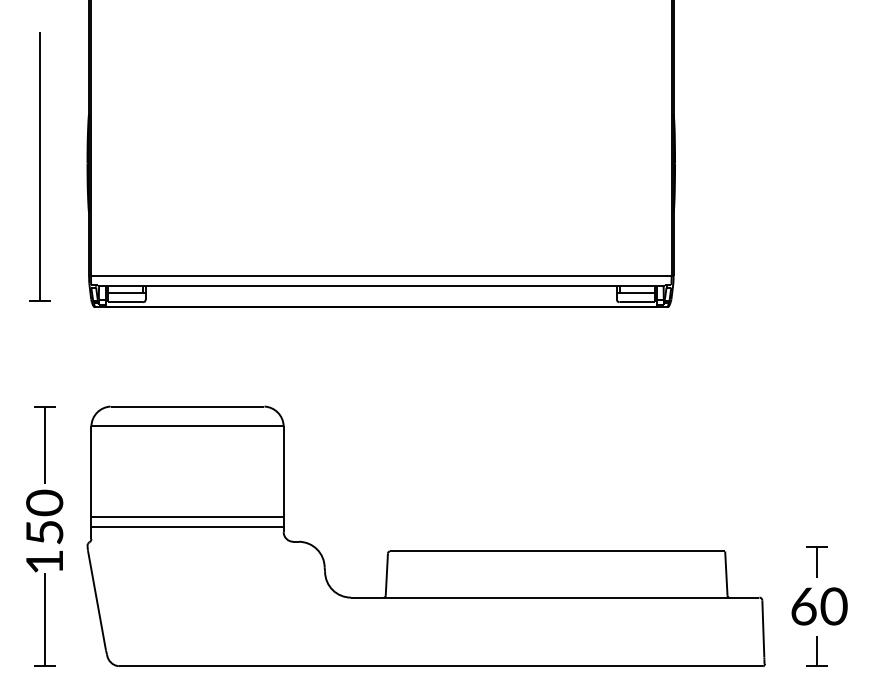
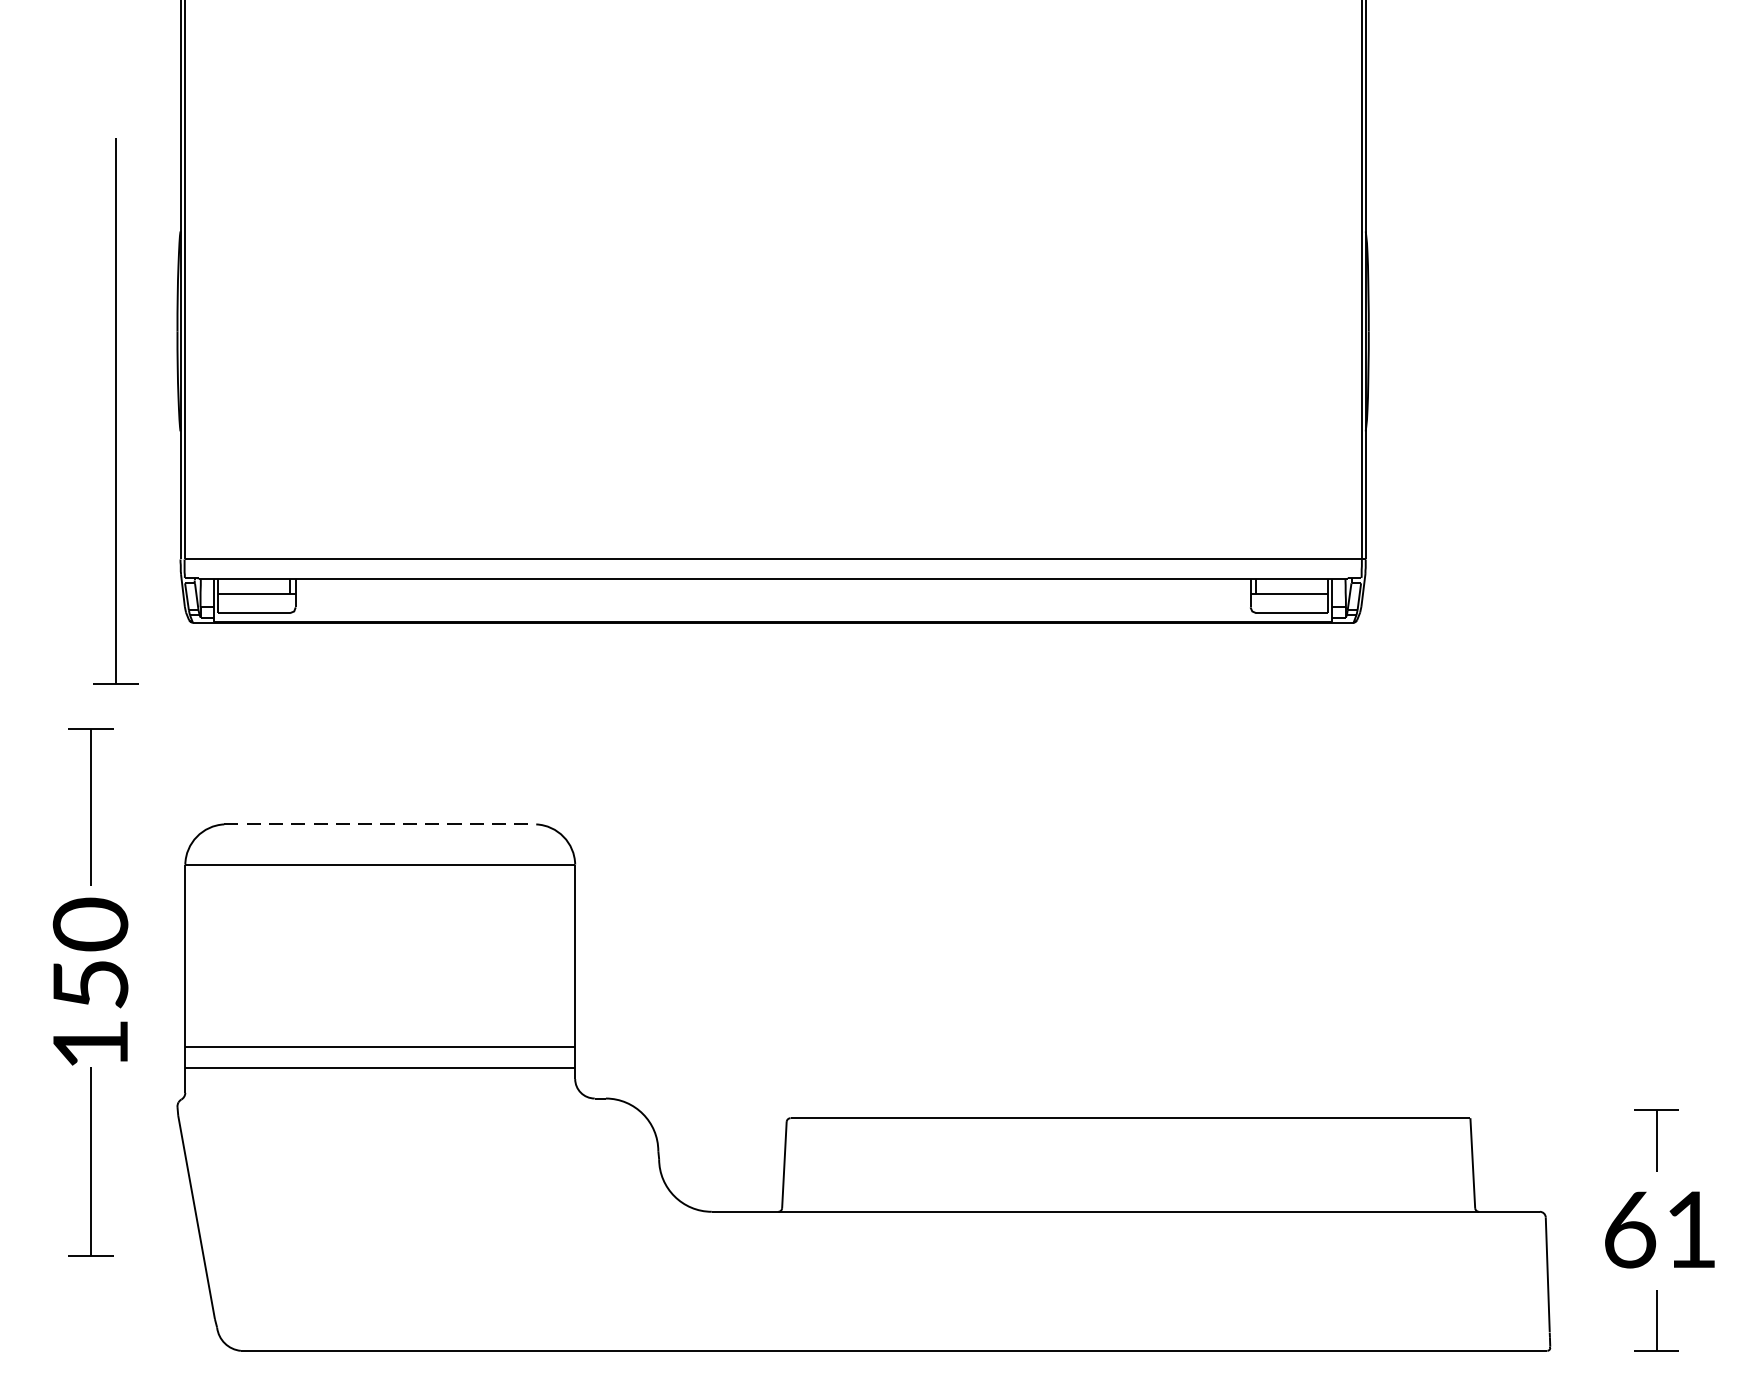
part: (39, 166) -> (114, 410), moved
line: (187, 406) -> (380, 824), solid -> dashed
part: (44, 536) -> (90, 992), moved
text: (833, 606) -> (1690, 1229), 60 -> 61

